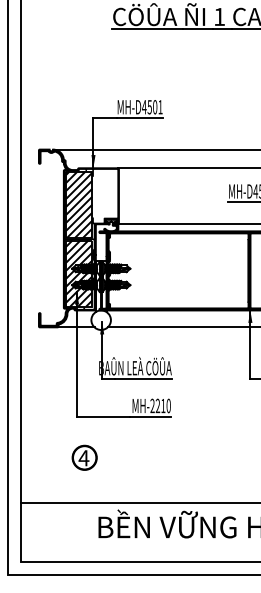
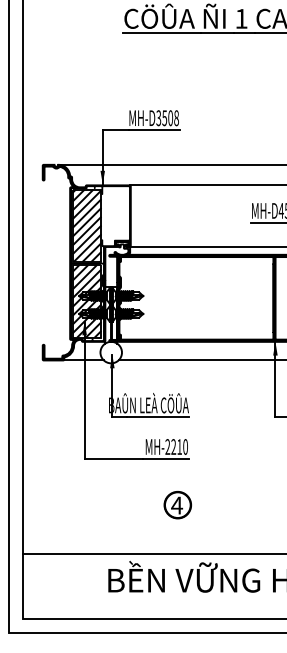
text: (152, 107) -> (167, 118), MH-D4501 -> MH-D3508
part: (84, 457) -> (177, 504), moved

